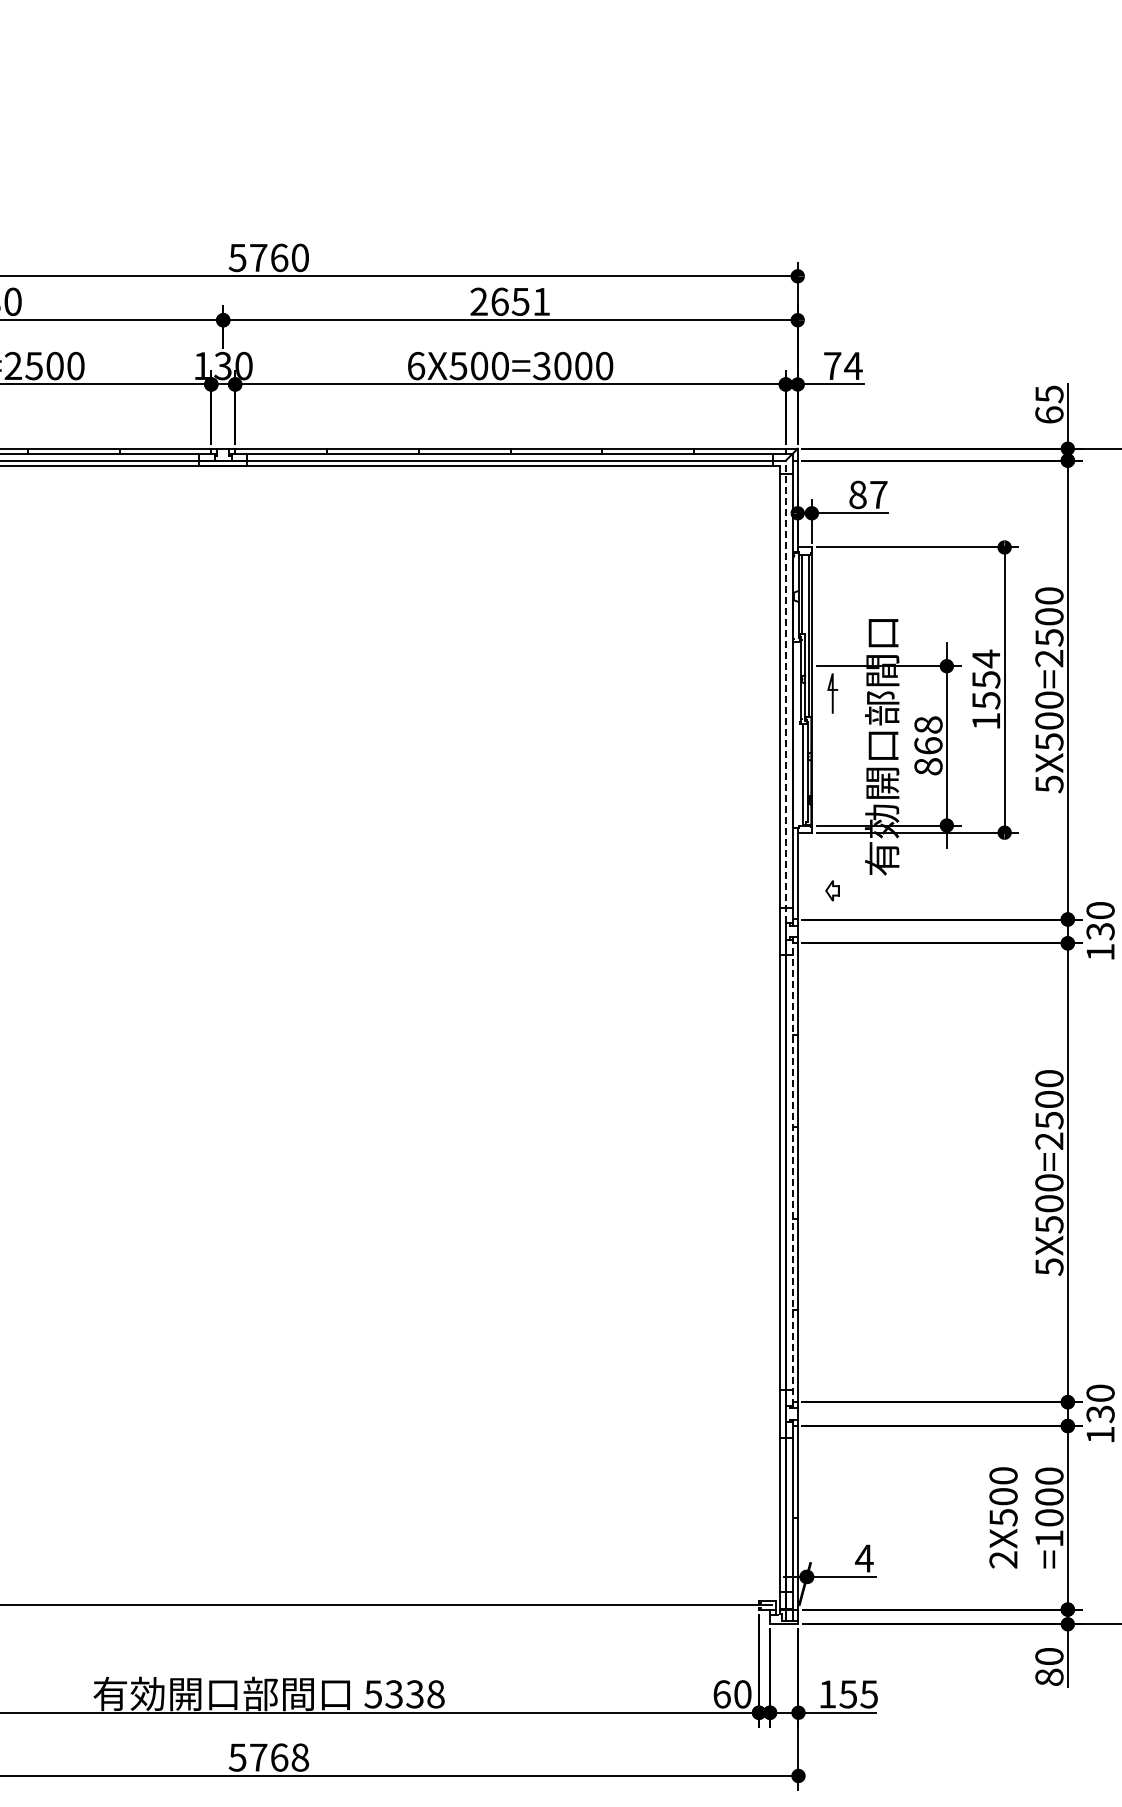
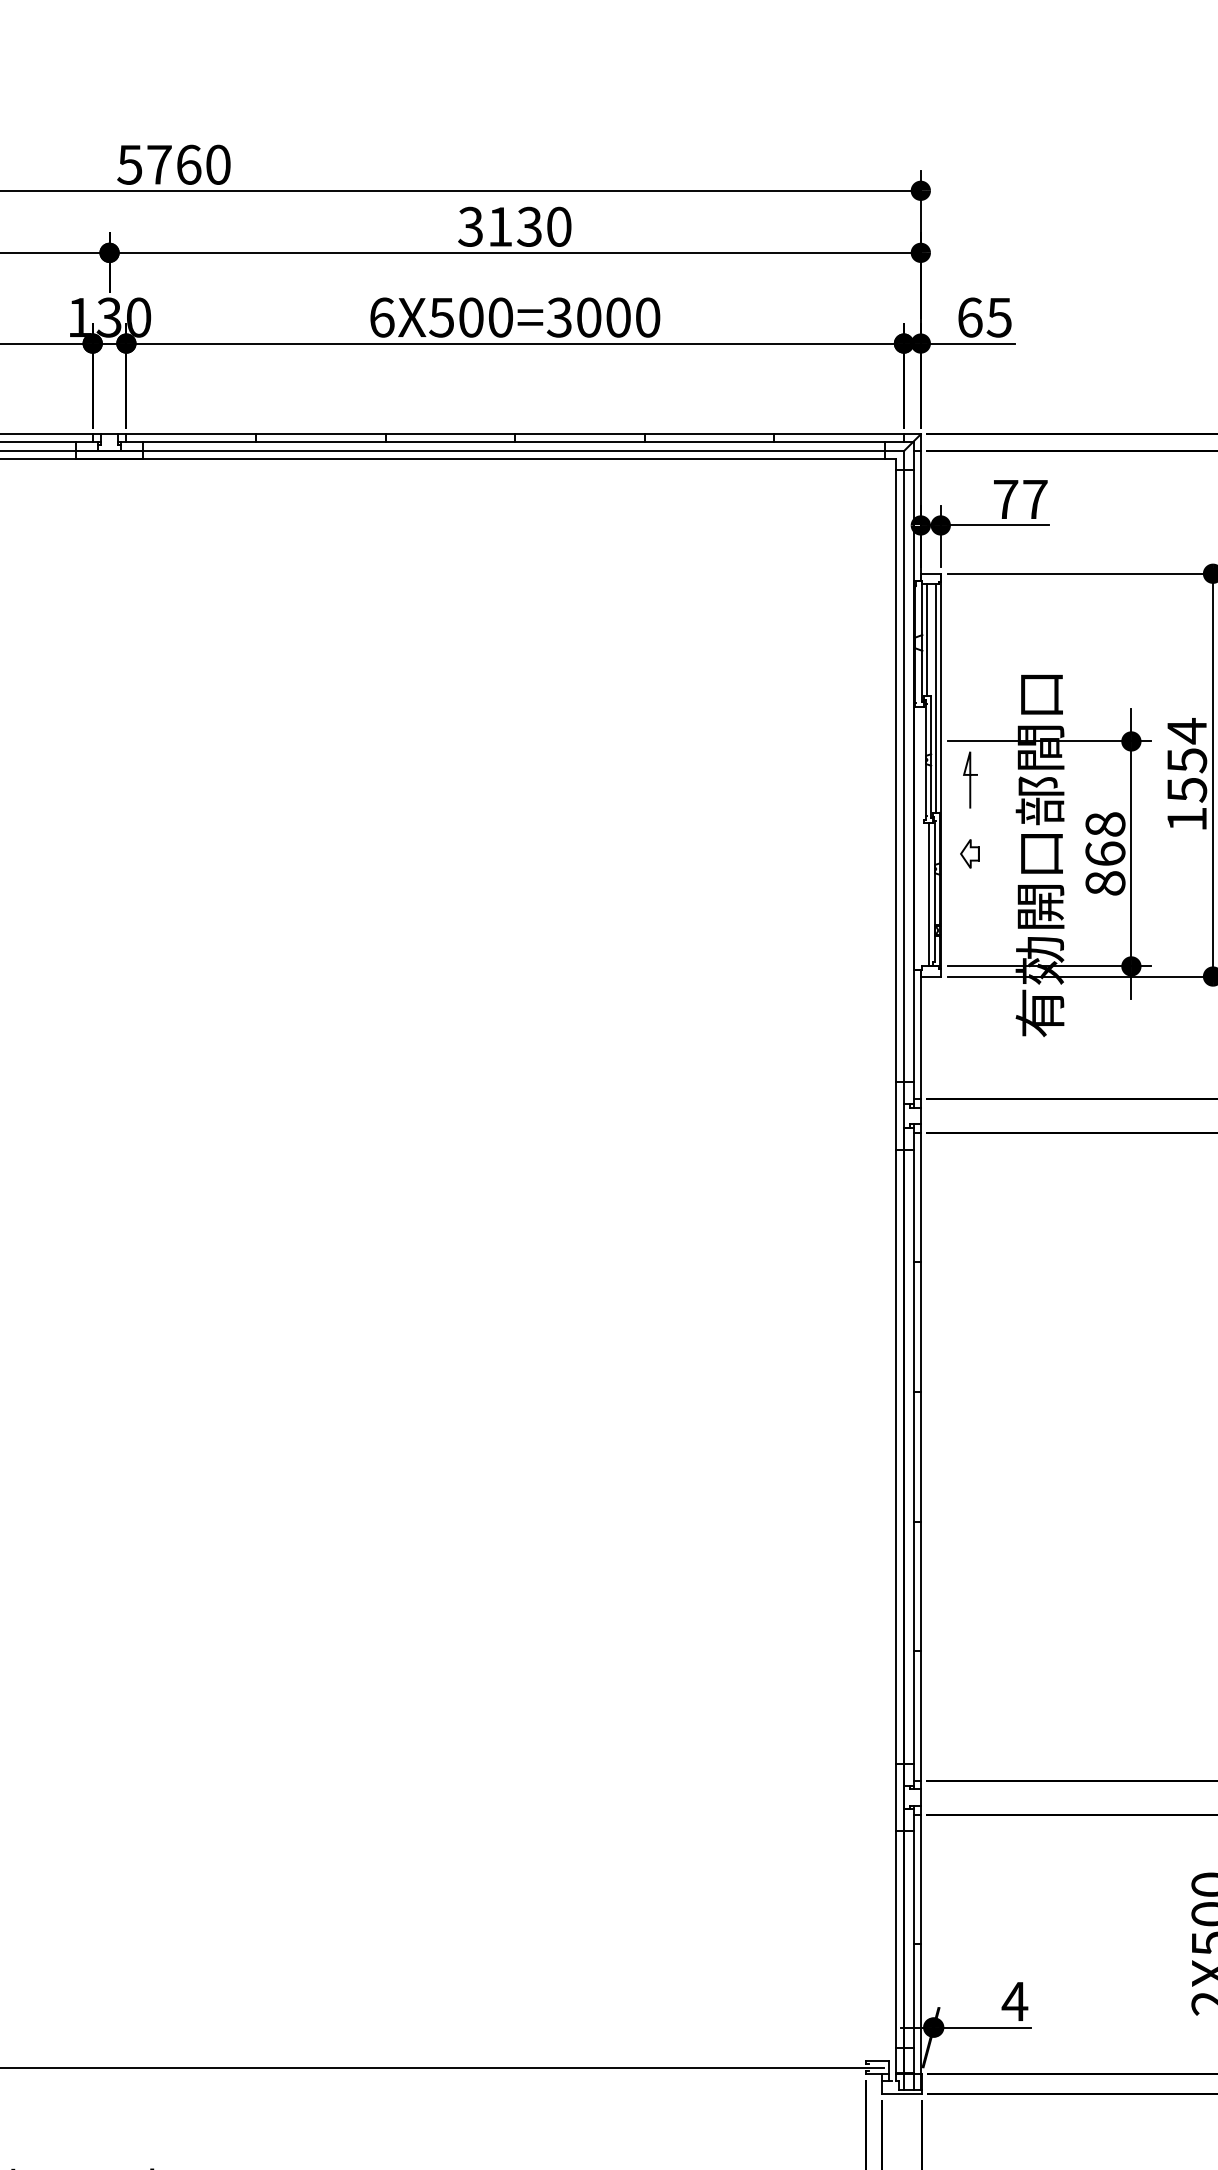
text: (510, 301) -> (515, 226), 2651 -> 3130
text: (843, 365) -> (985, 316), 74 -> 65
text: (857, 494) -> (1005, 498), 87 -> 77
line: (785, 691) -> (903, 777), dashed -> solid
part: (832, 890) -> (969, 853), moved
line: (792, 1173) -> (913, 1457), dashed -> solid

